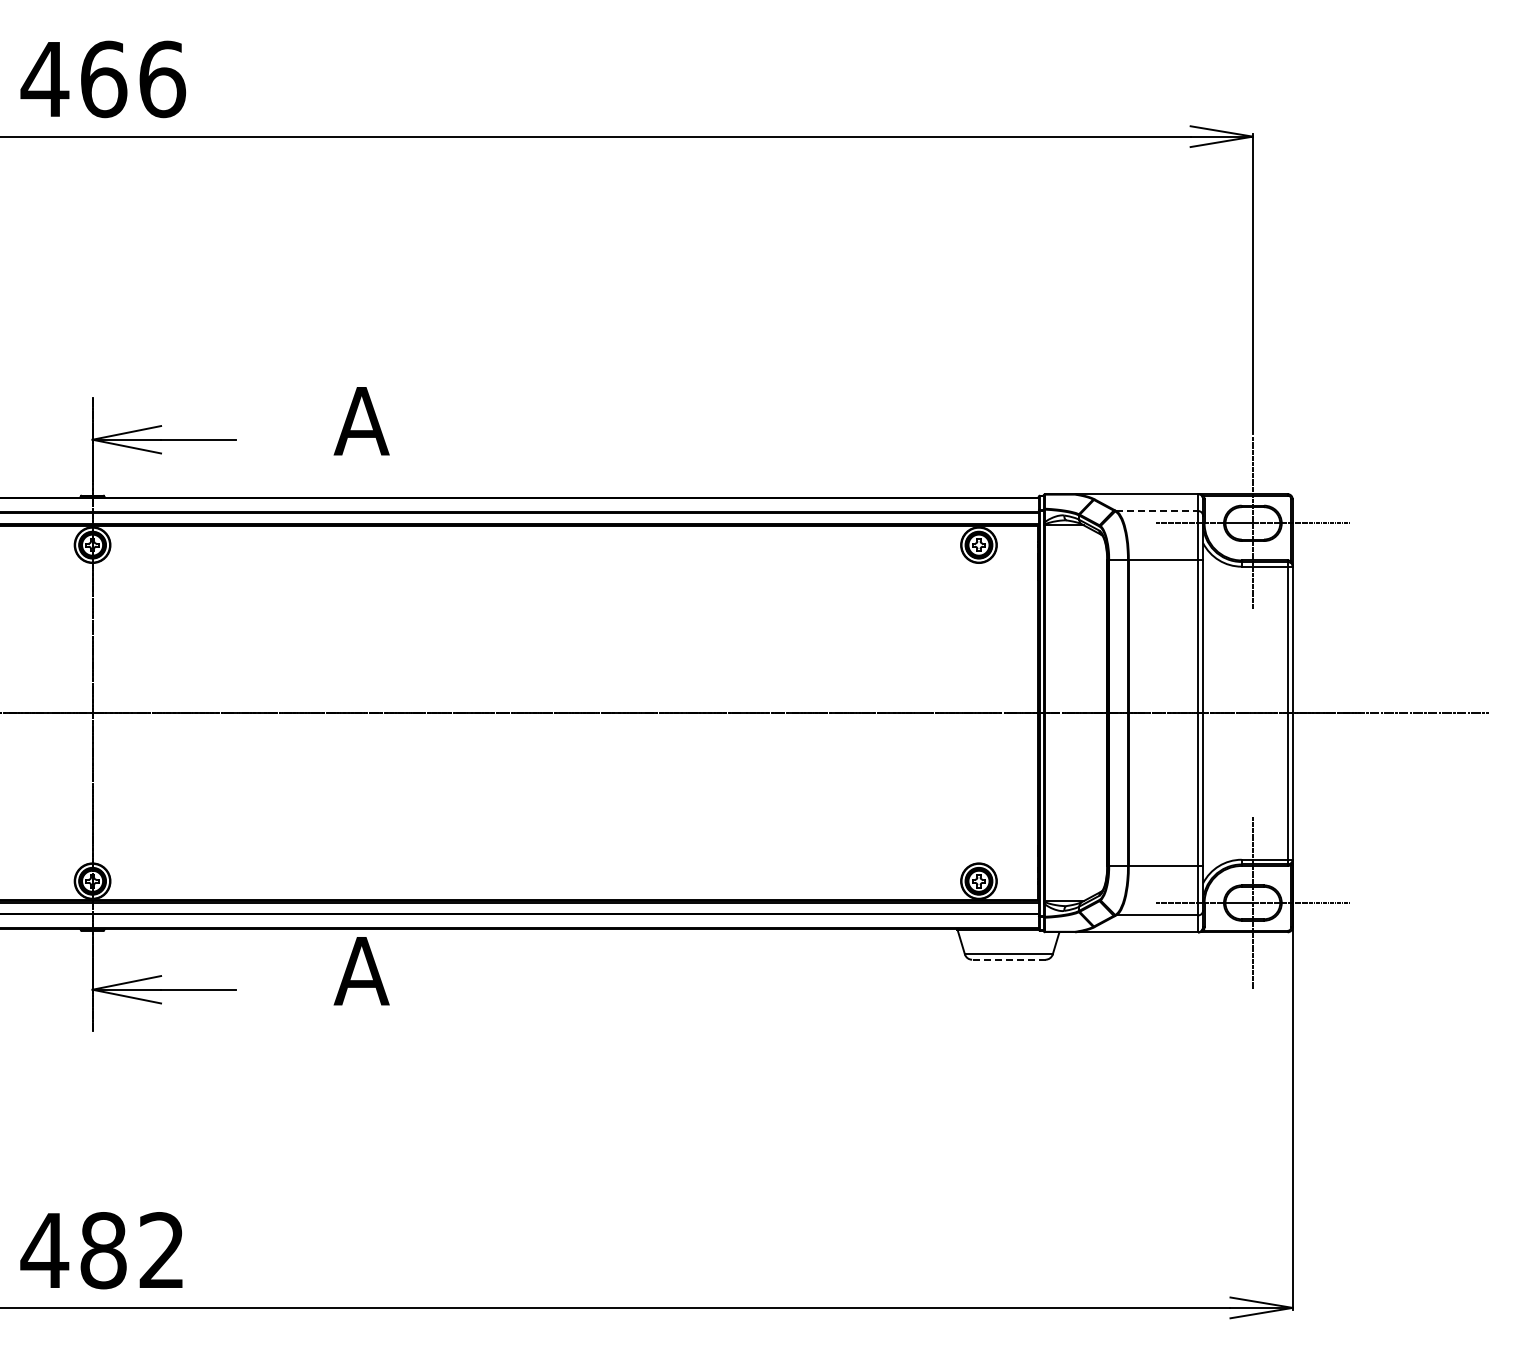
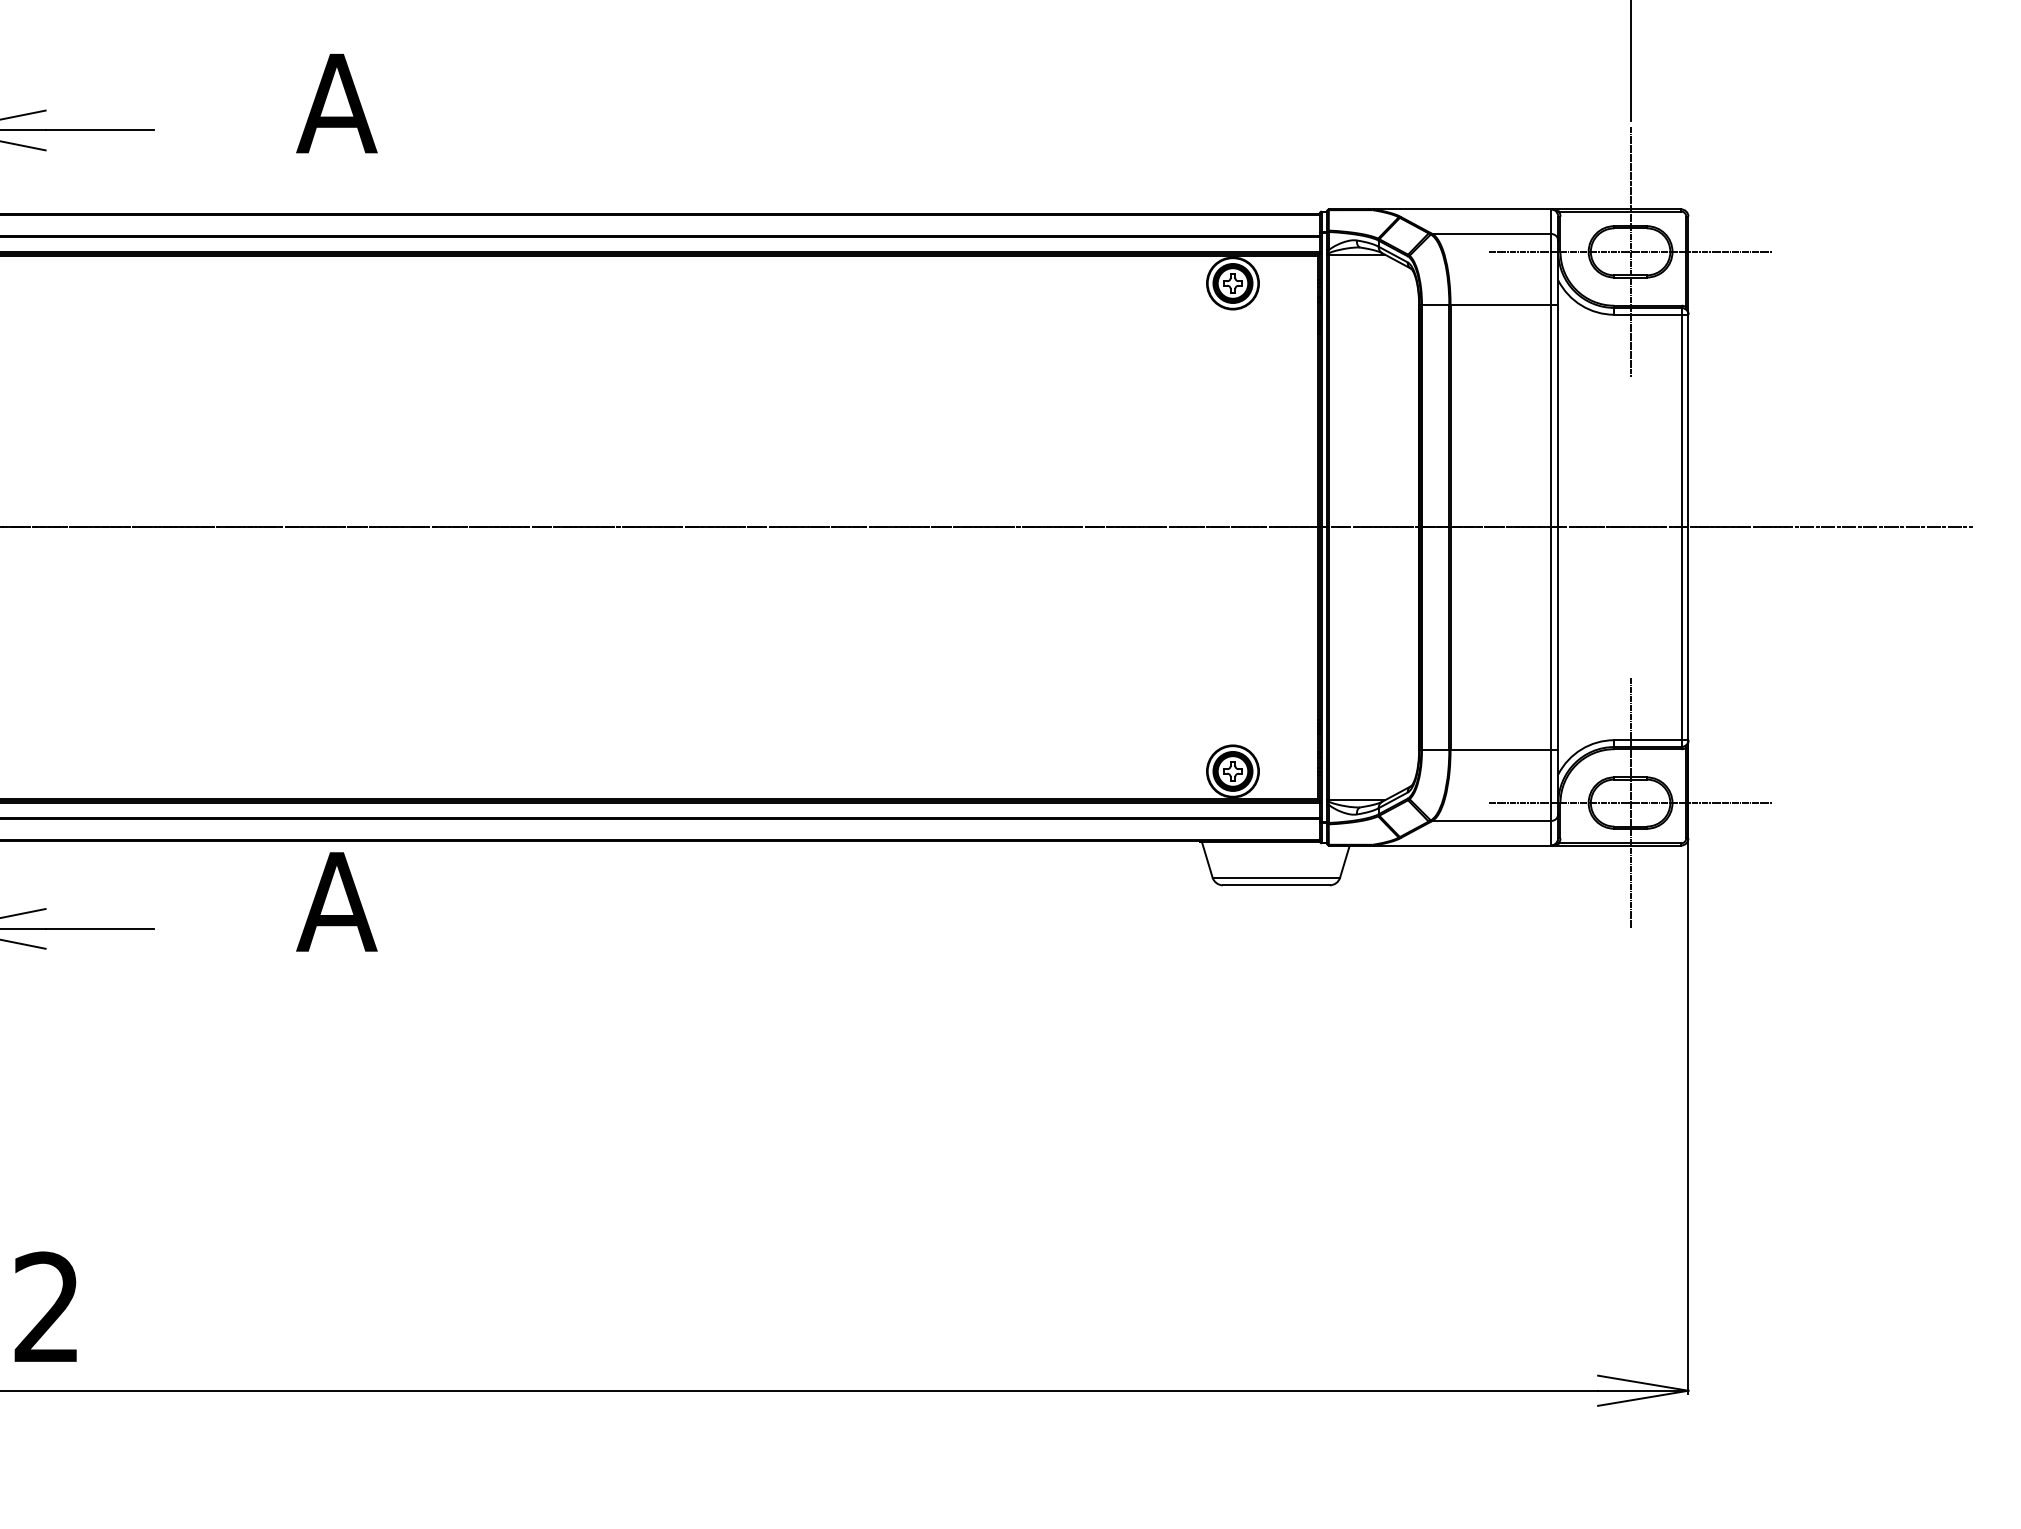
line: (1157, 511) -> (1492, 234), dashed -> solid
line: (1008, 959) -> (1275, 884), dashed -> solid

